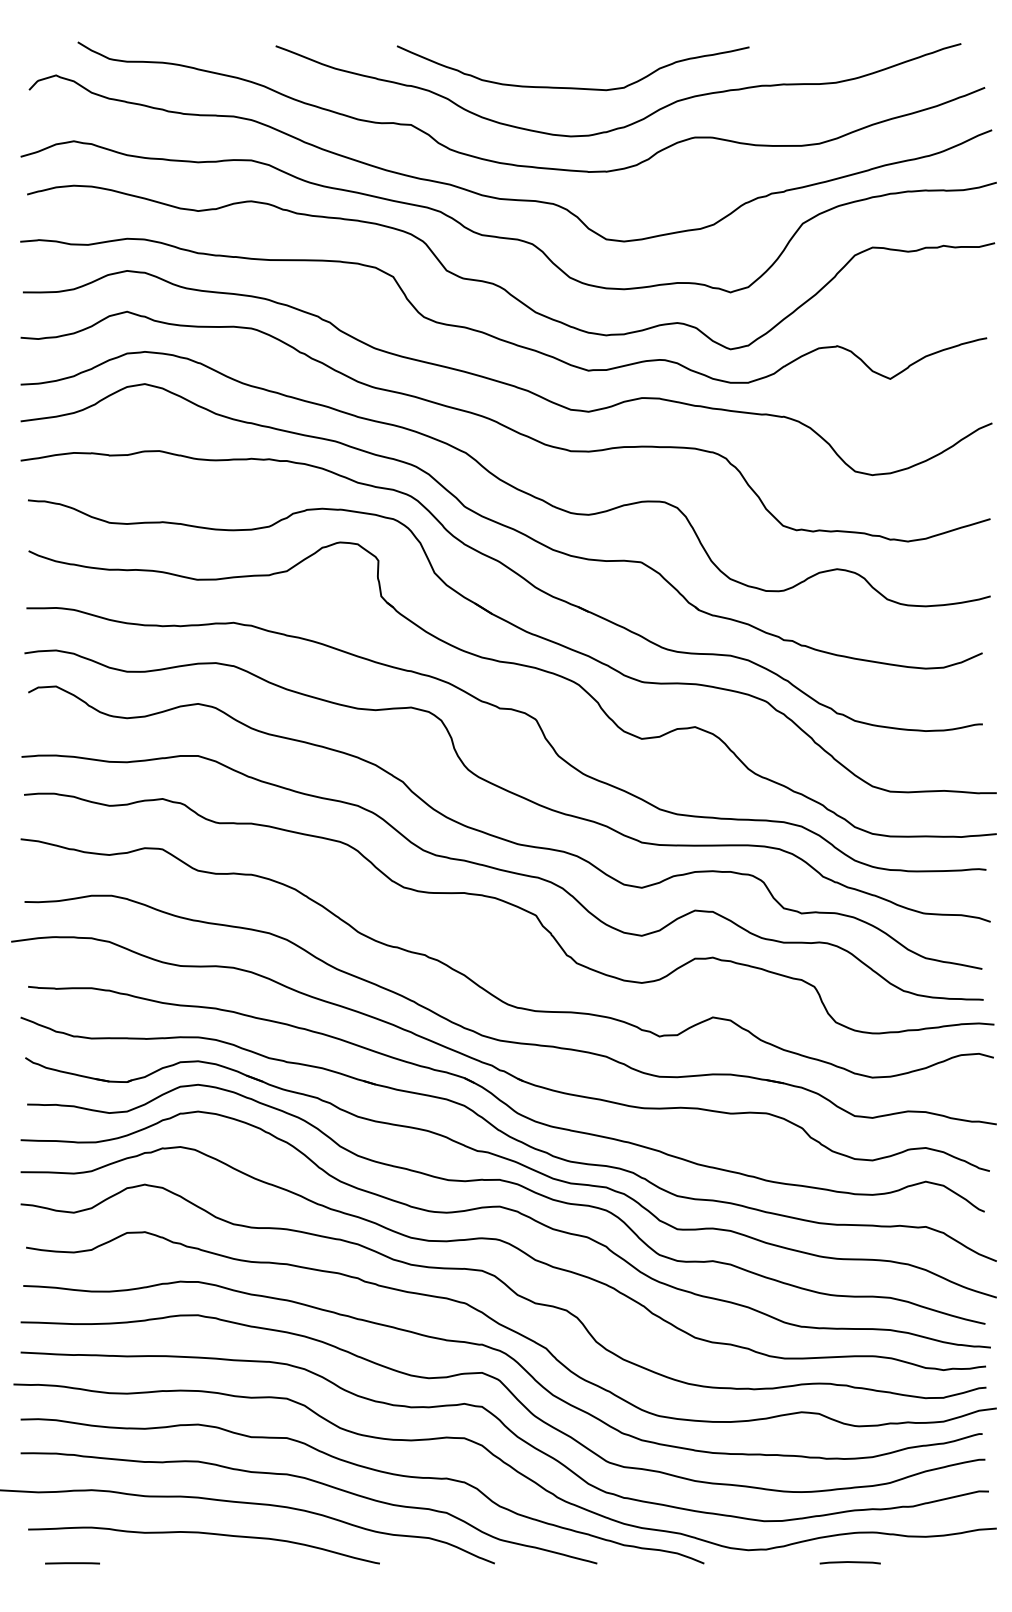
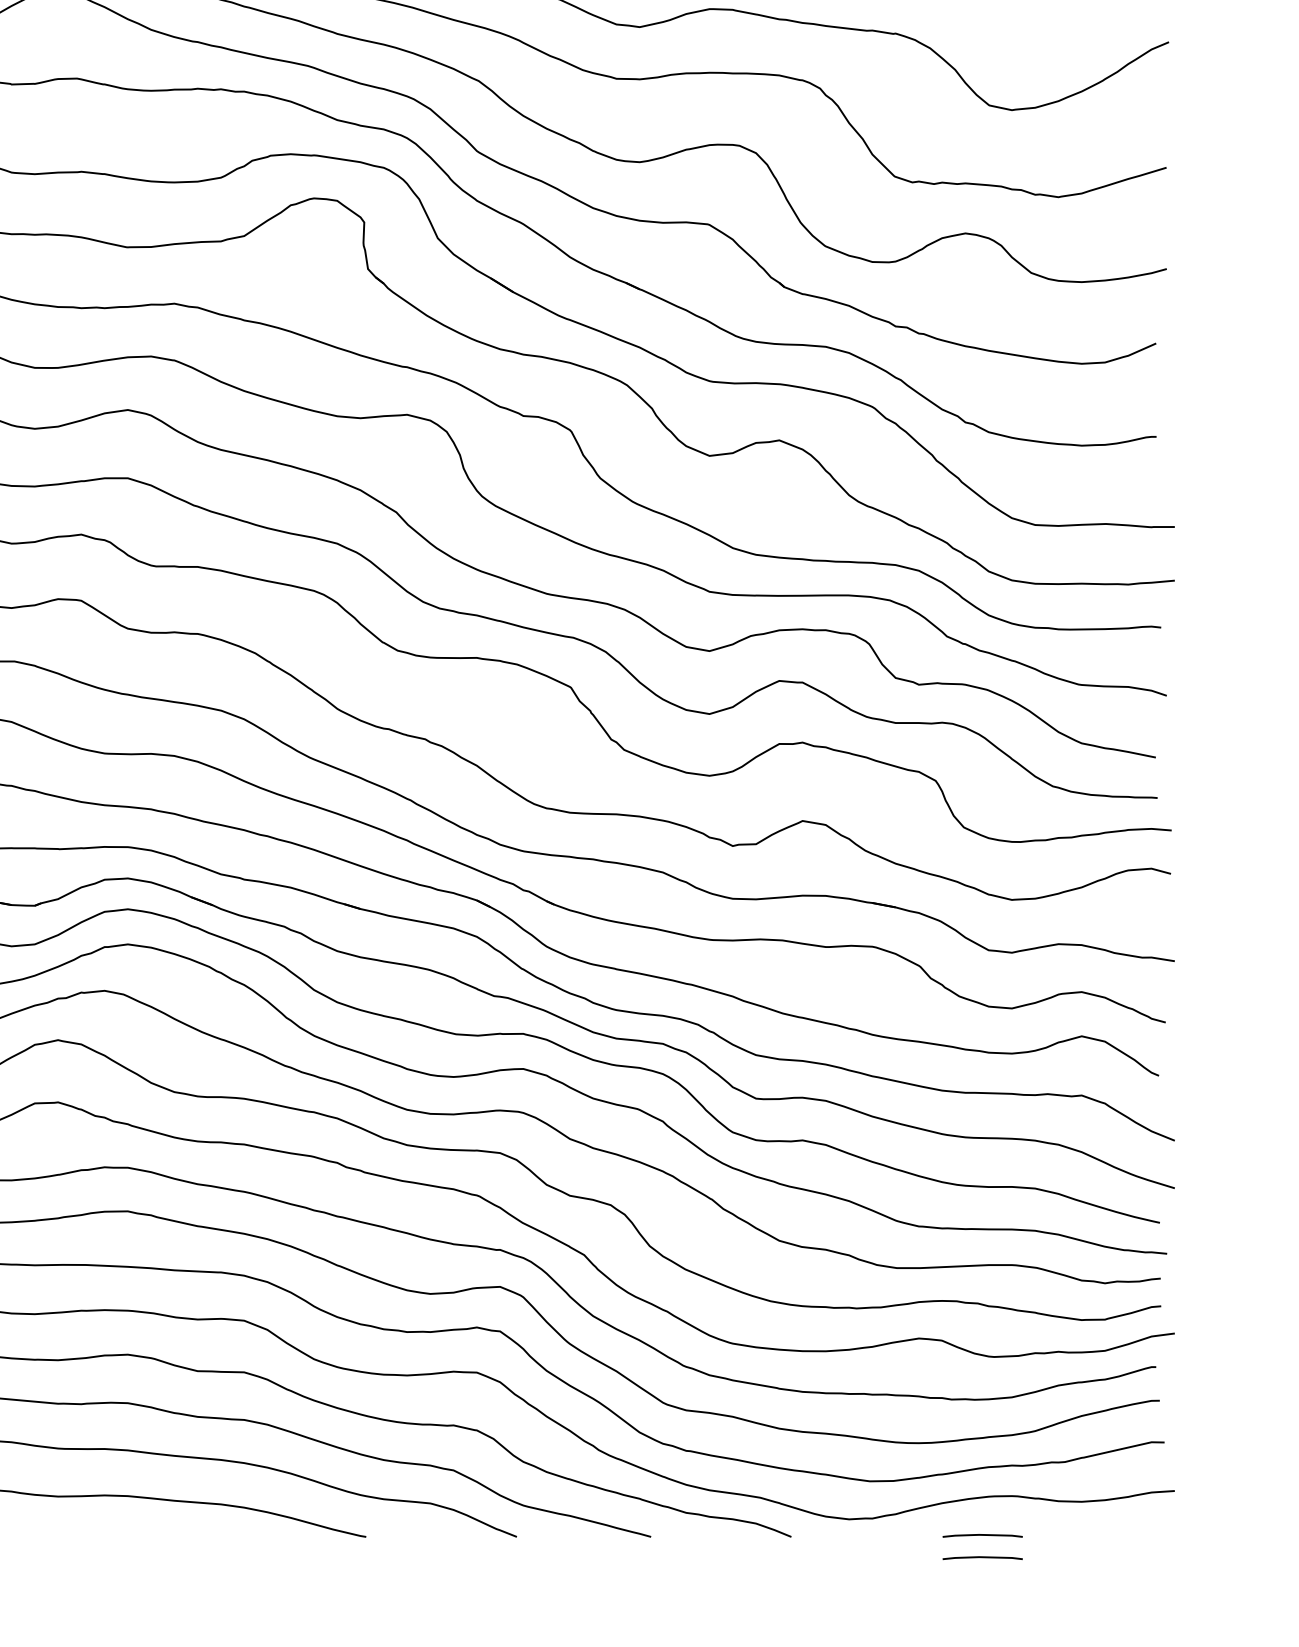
line: (849, 1579) -> (981, 1557), added

